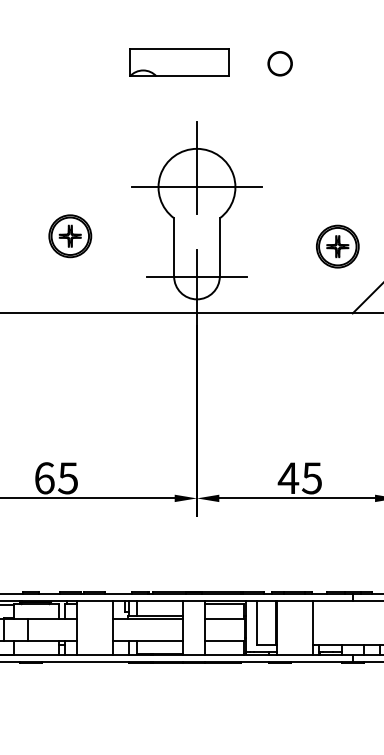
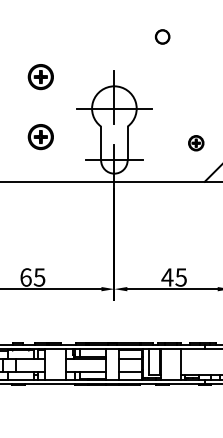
part: (178, 61) -> (103, 35), removed
part: (69, 133) -> (40, 77), added
part: (338, 247) -> (196, 143), size x0.6

